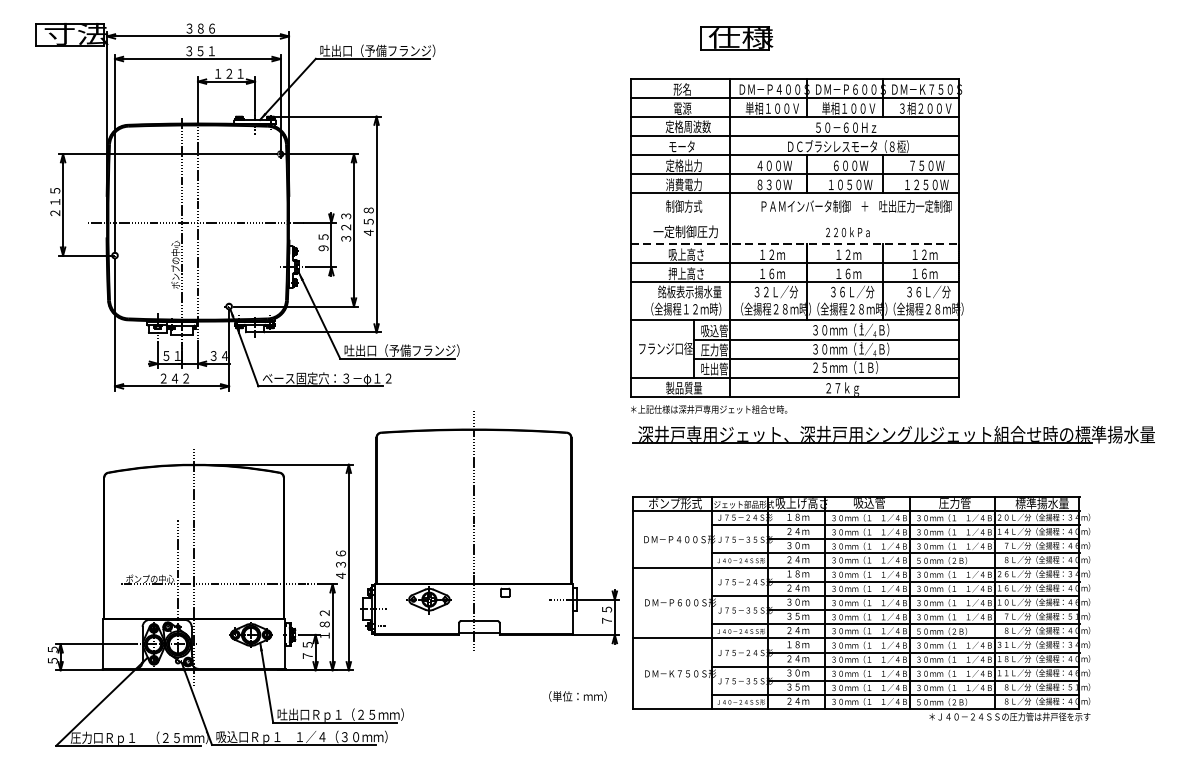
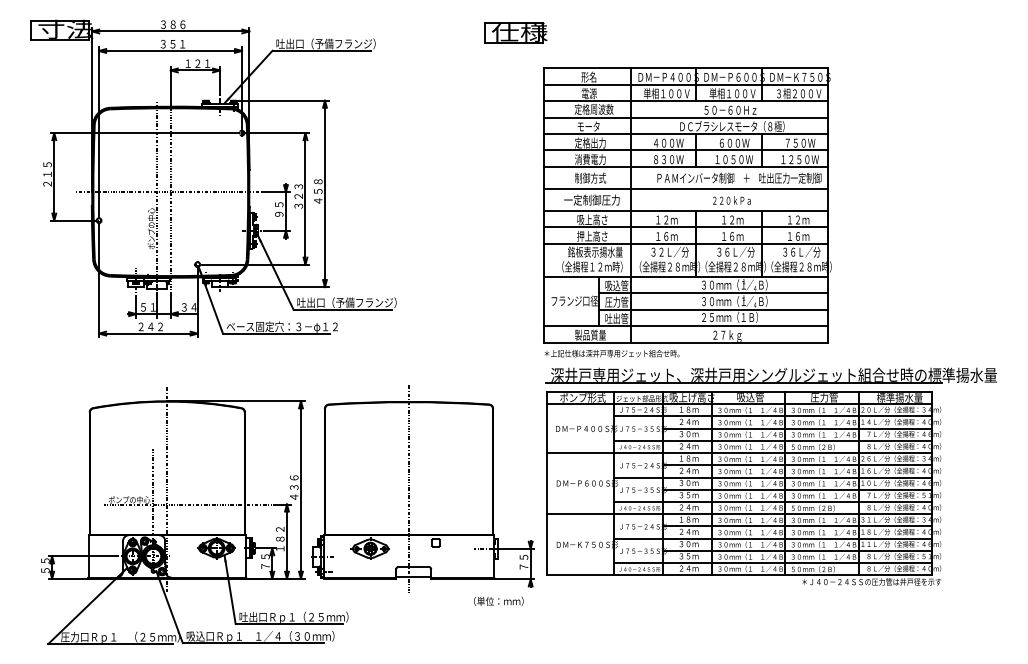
part: (736, 37) -> (515, 32), moved
line: (795, 218) -> (686, 188), added
line: (795, 243) -> (686, 210), dashed -> solid
part: (489, 529) -> (422, 488), moved
part: (861, 608) -> (743, 488), moved

